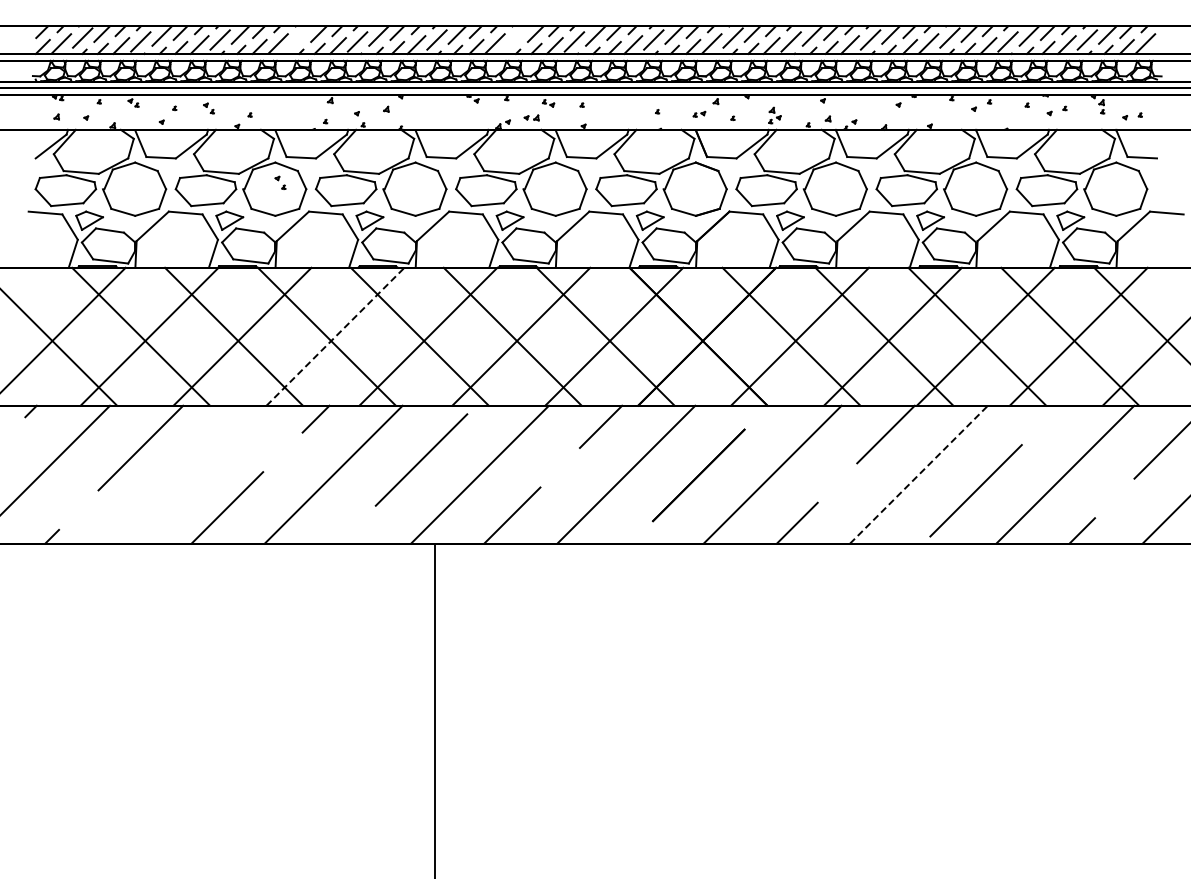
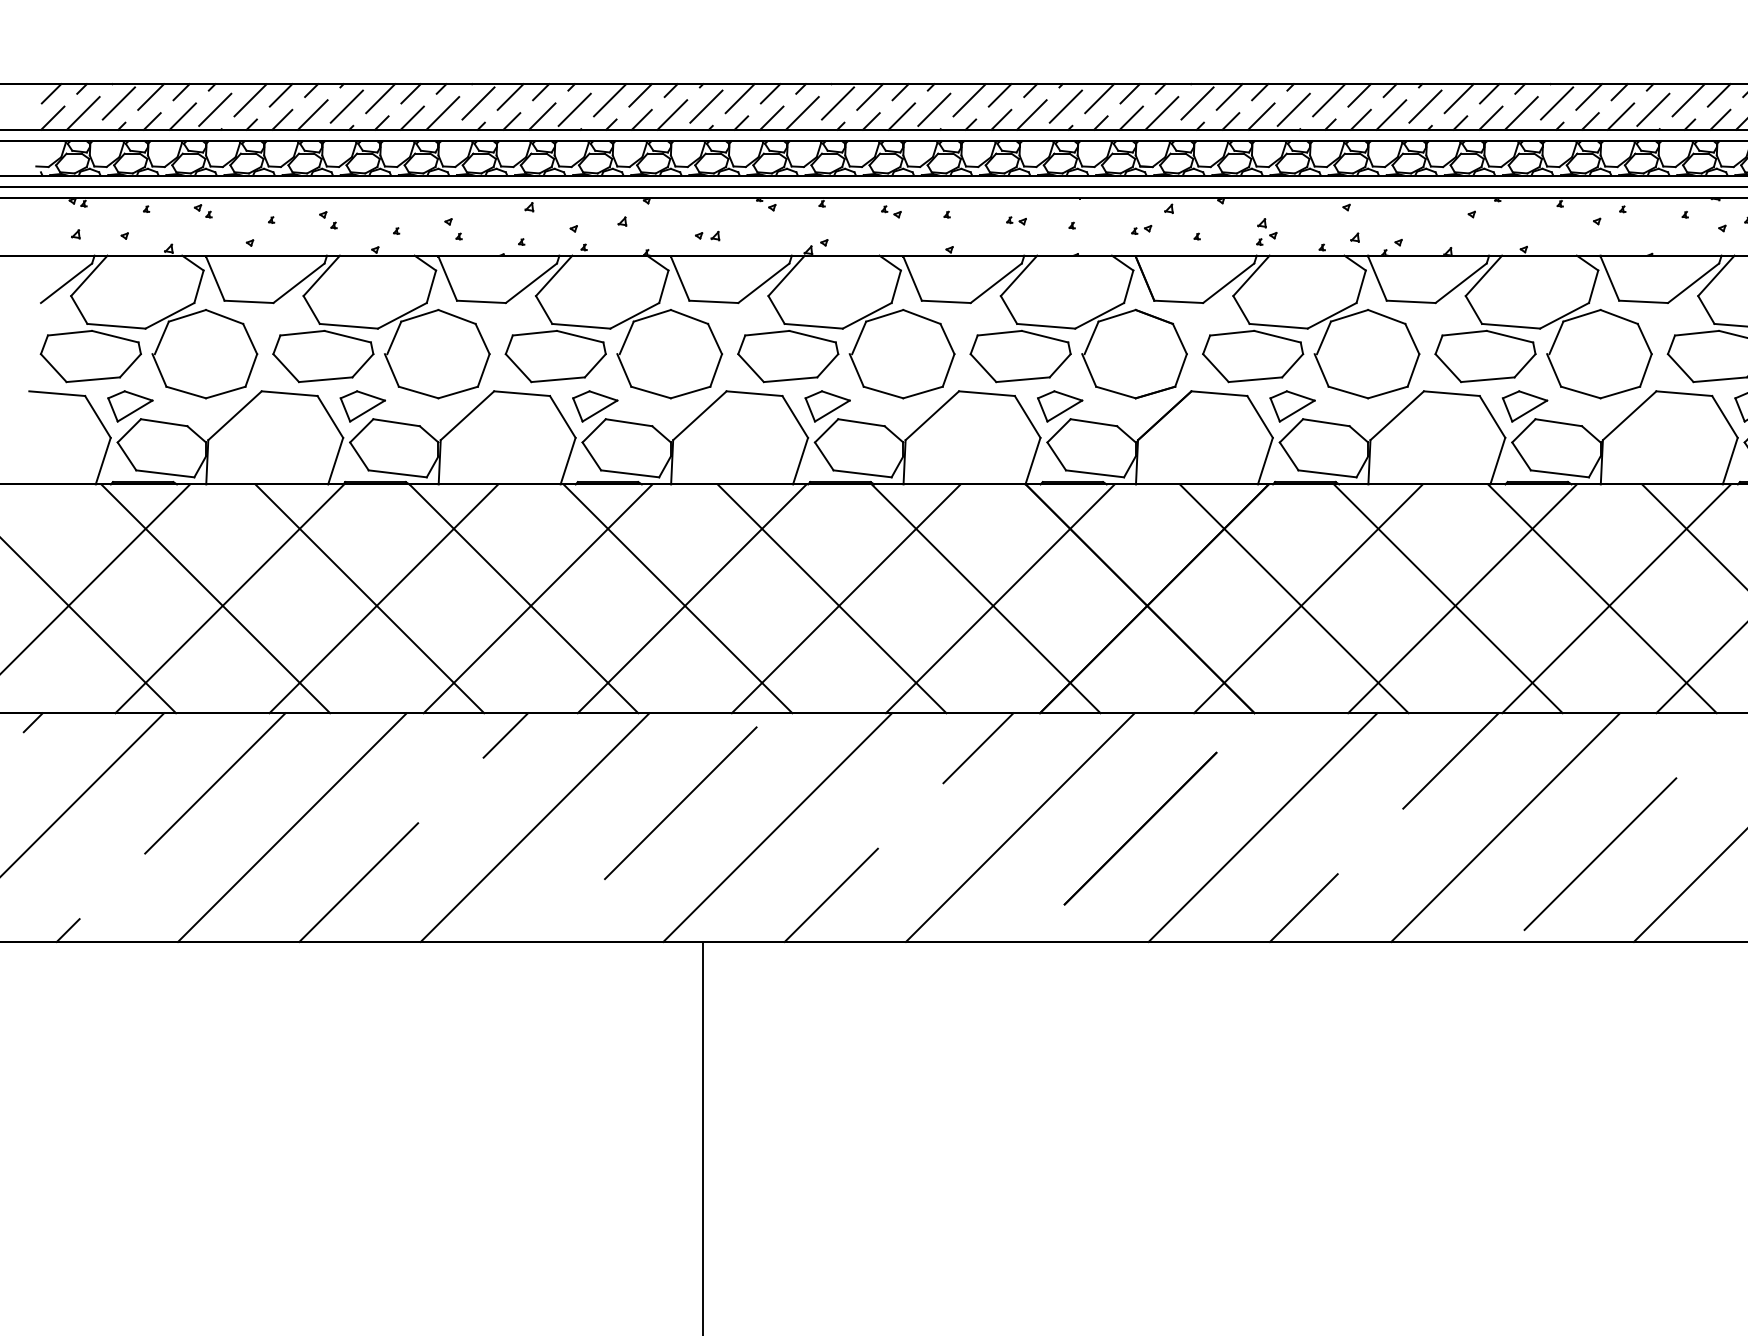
line: (299, 37) -> (478, 102), added
line: (516, 37) -> (838, 102), added
part: (623, 108) -> (1015, 220), added
part: (531, 117) -> (707, 235), moved
part: (280, 182) -> (453, 228), moved
line: (335, 336) -> (538, 598), dashed -> solid
line: (187, 474) -> (292, 827), added
line: (918, 474) -> (1504, 827), dashed -> solid

